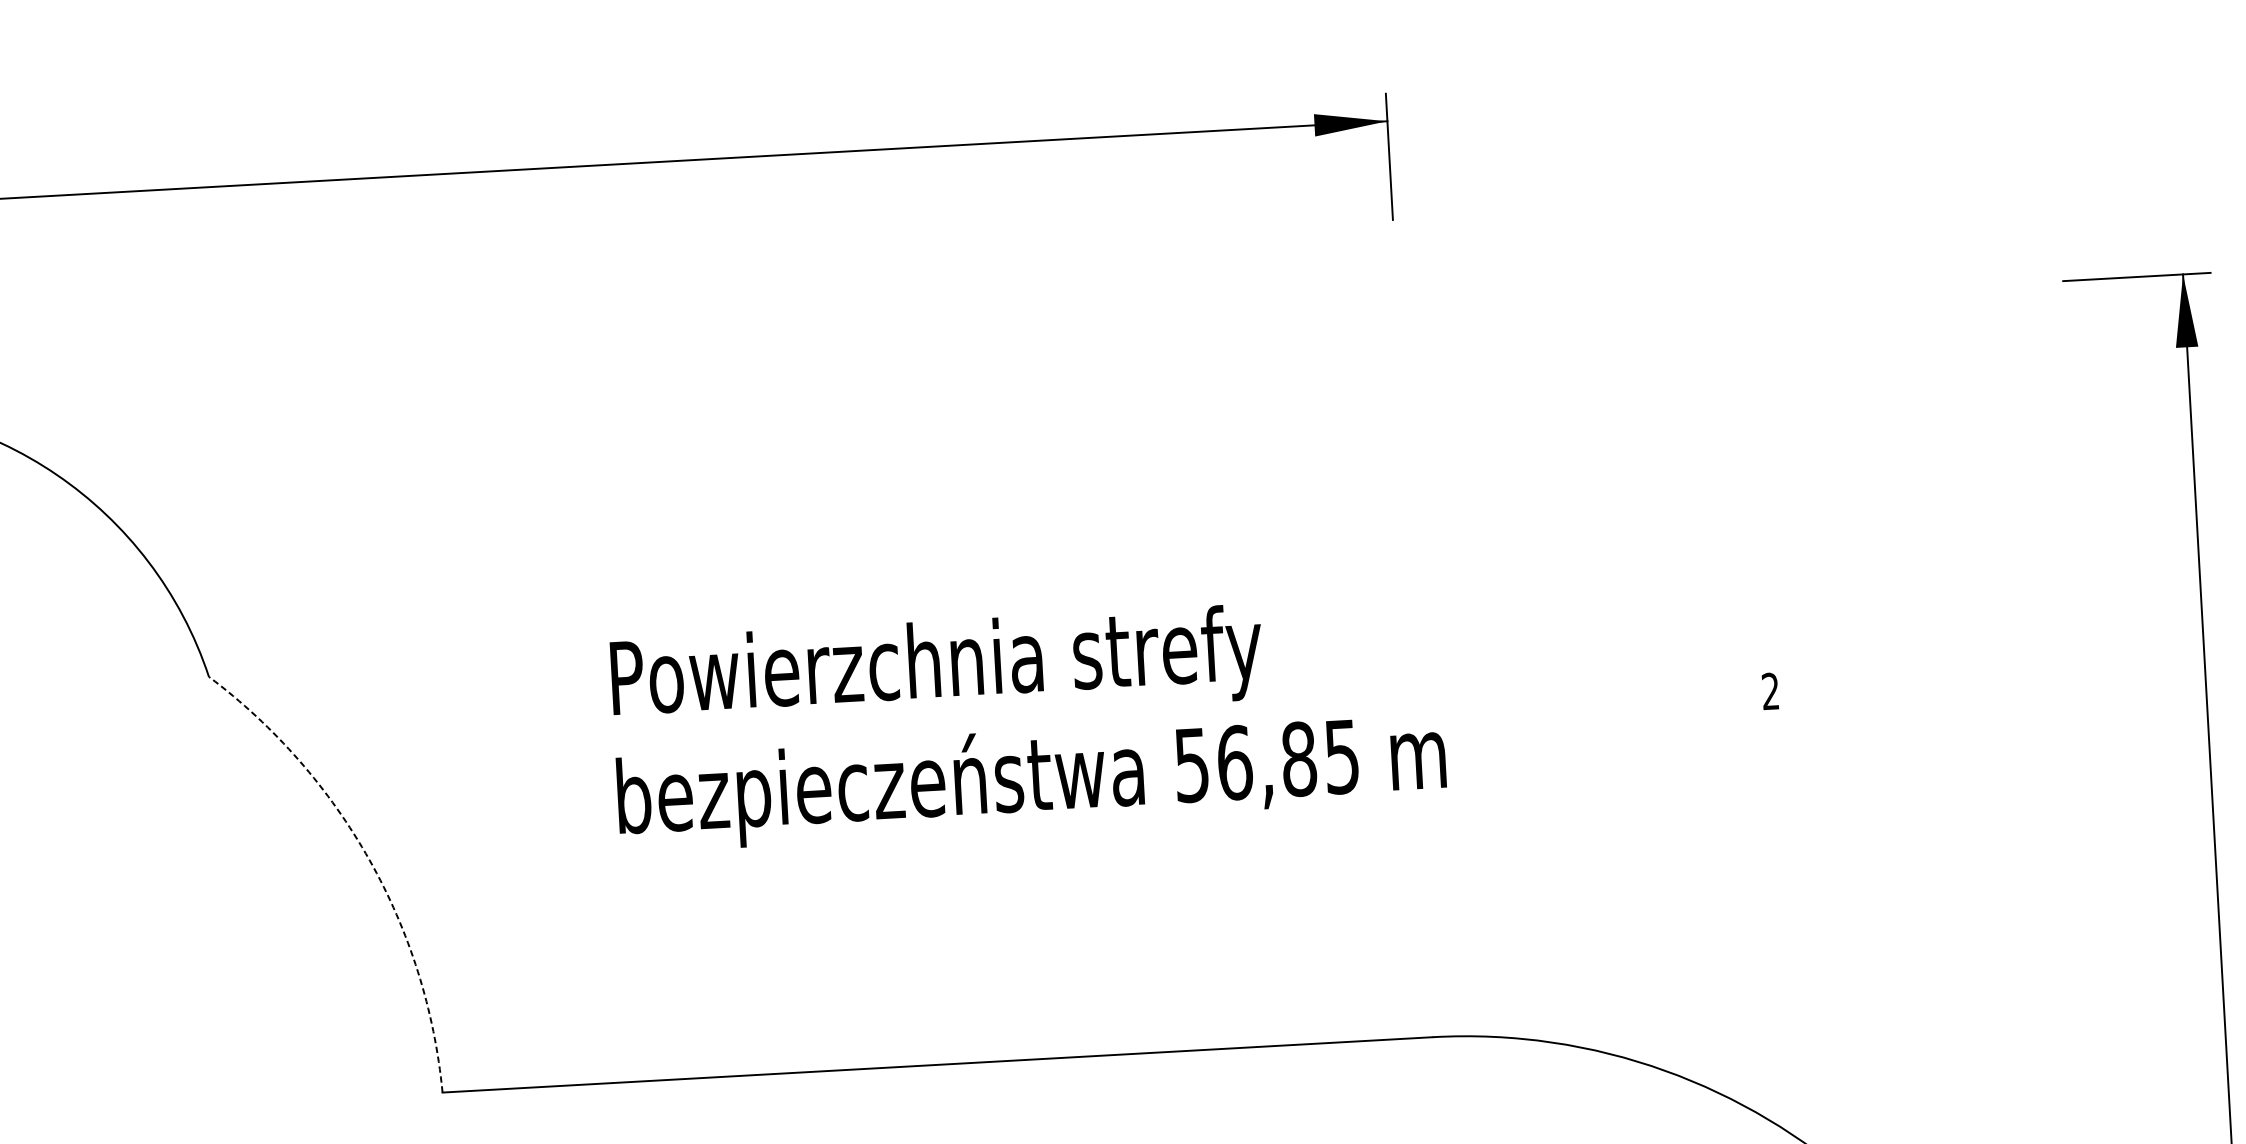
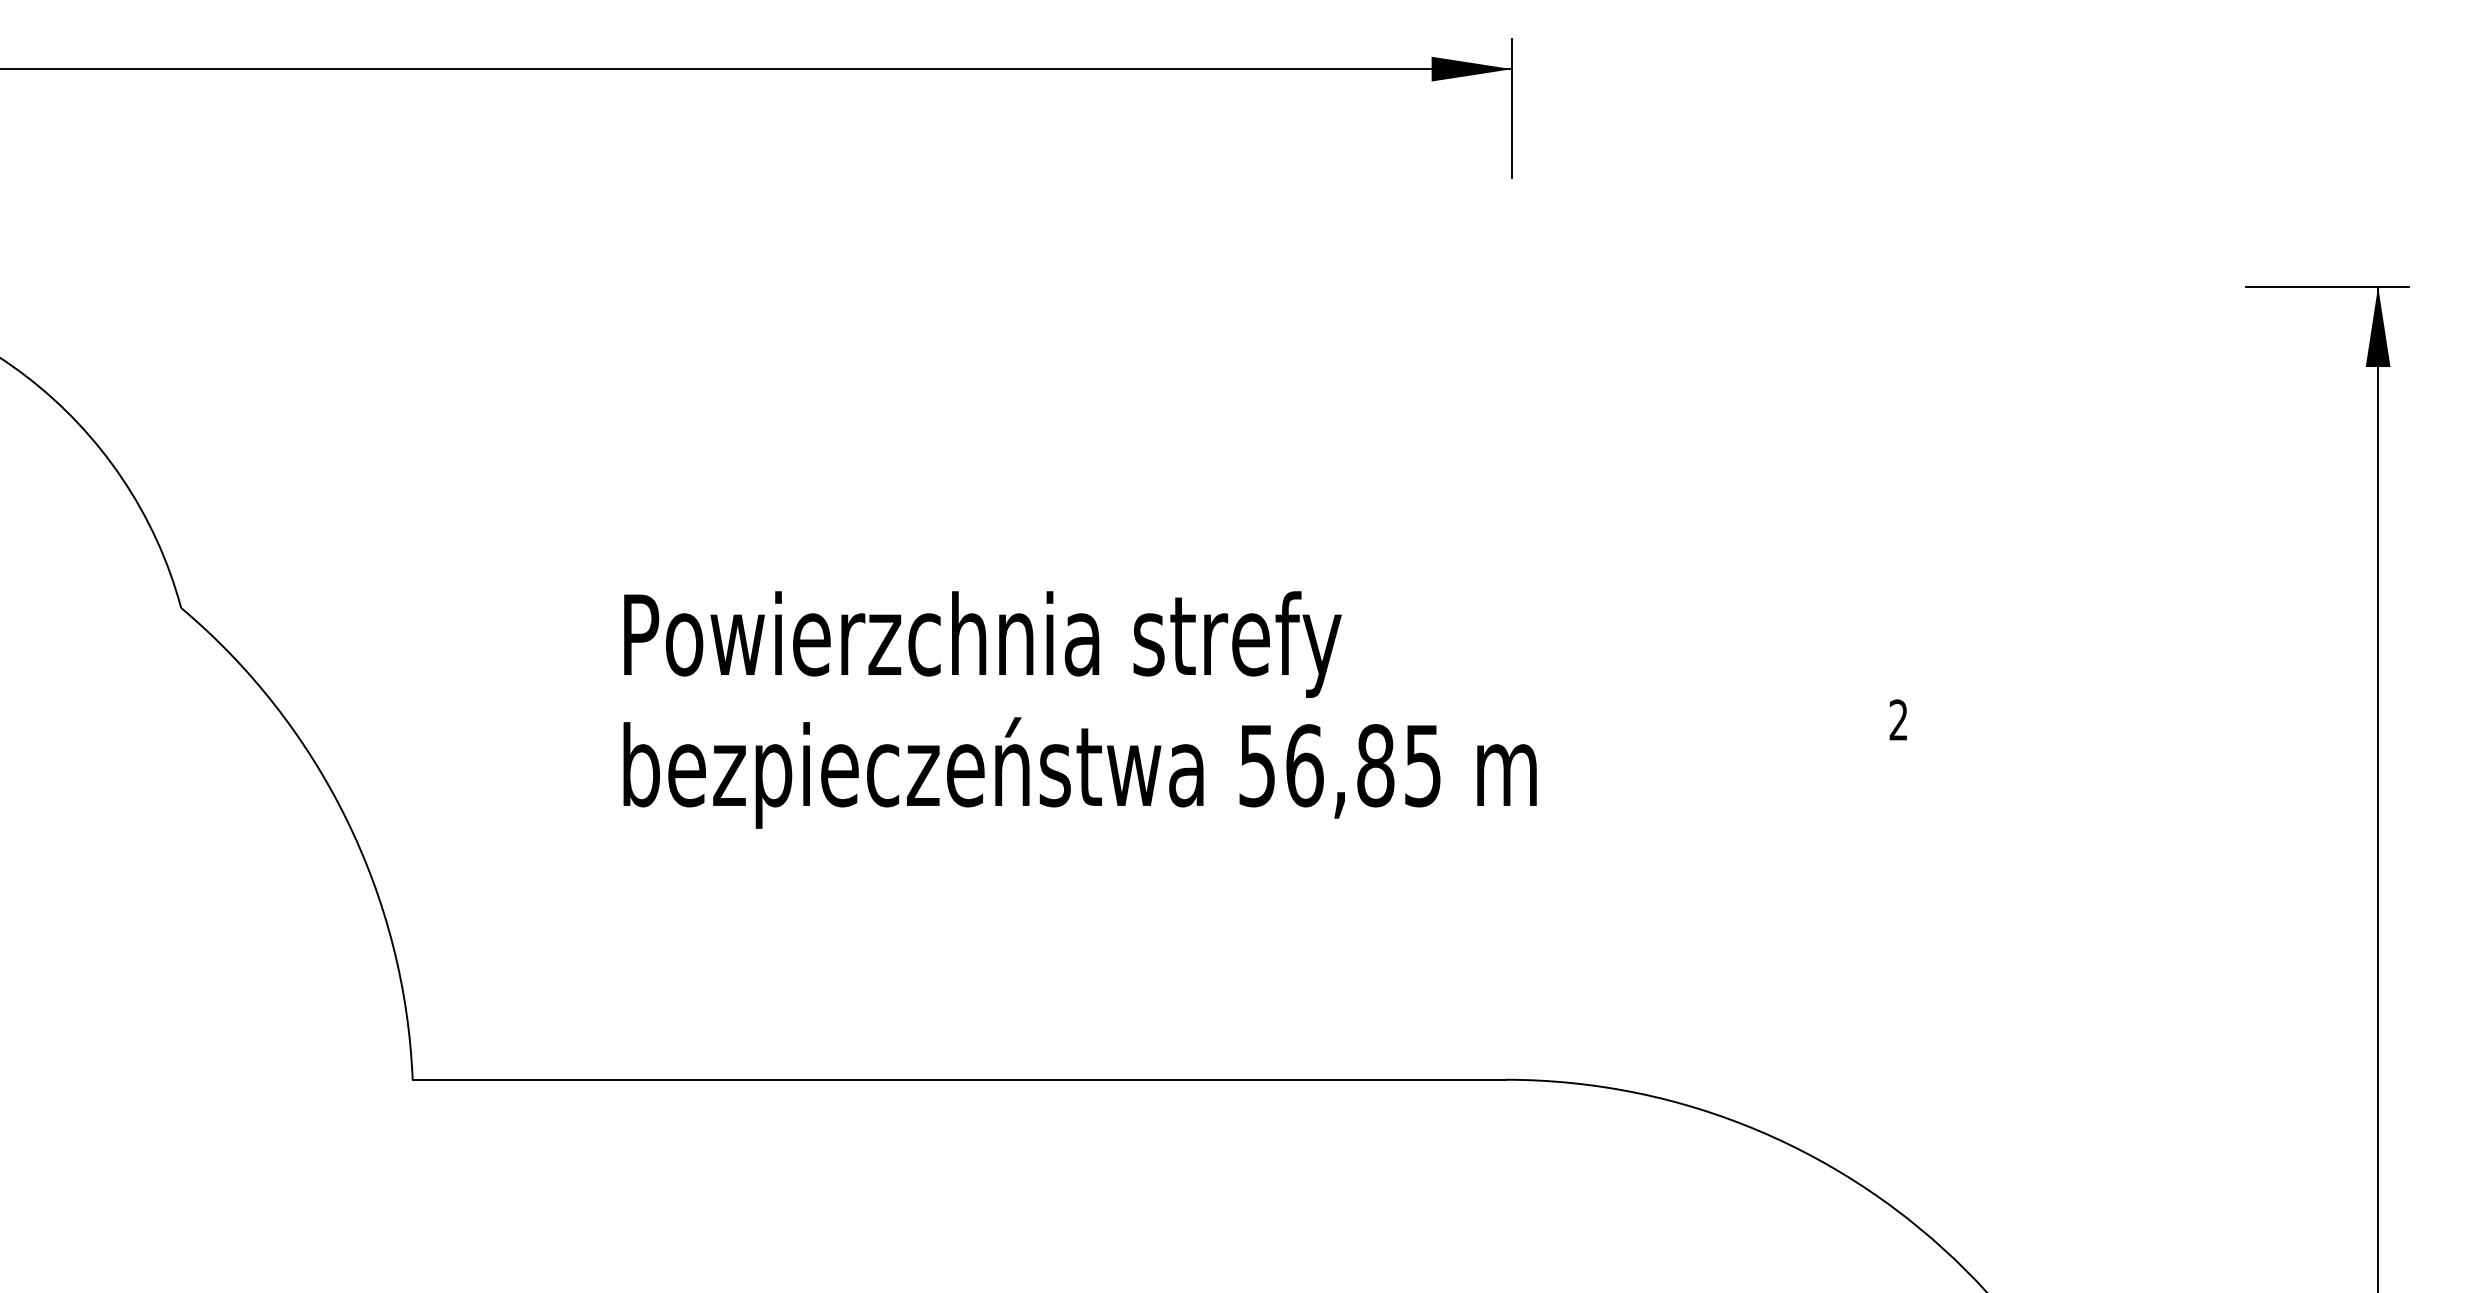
arc: (369, 860) -> (346, 819), dashed -> solid

